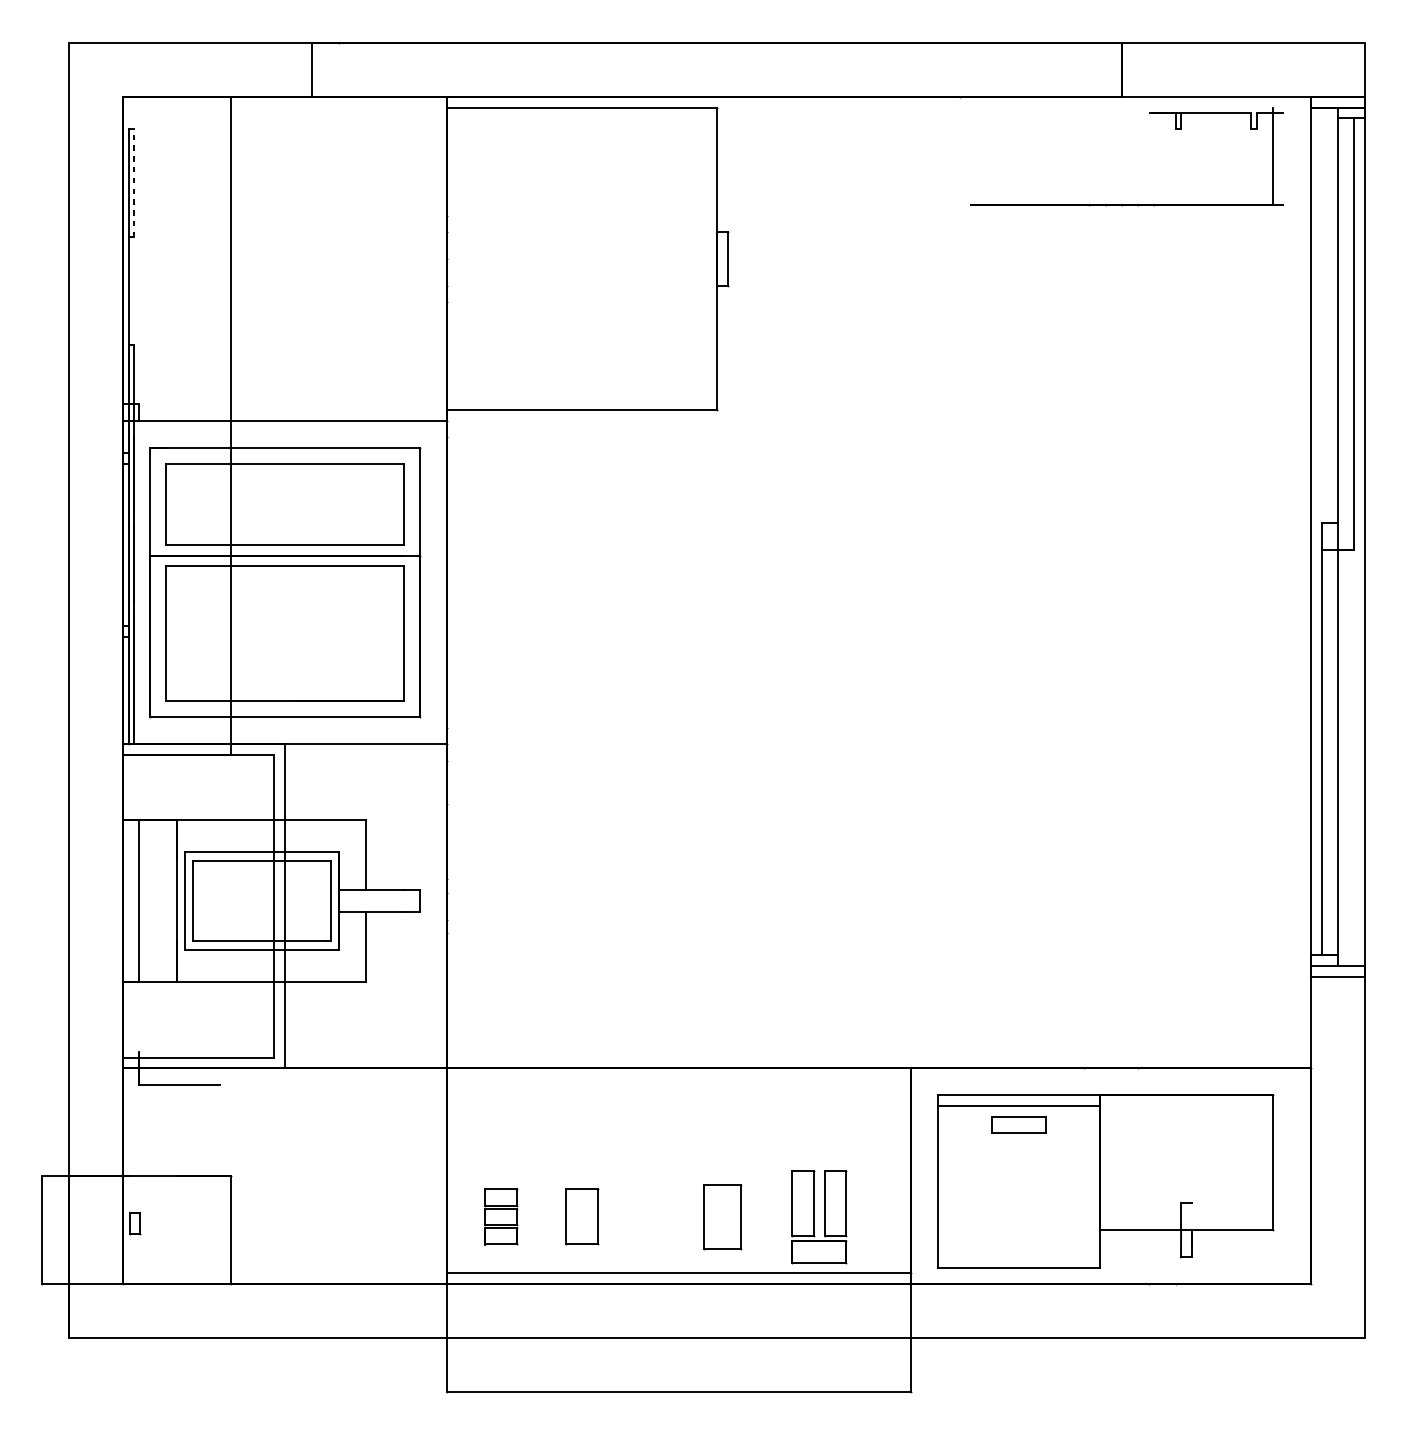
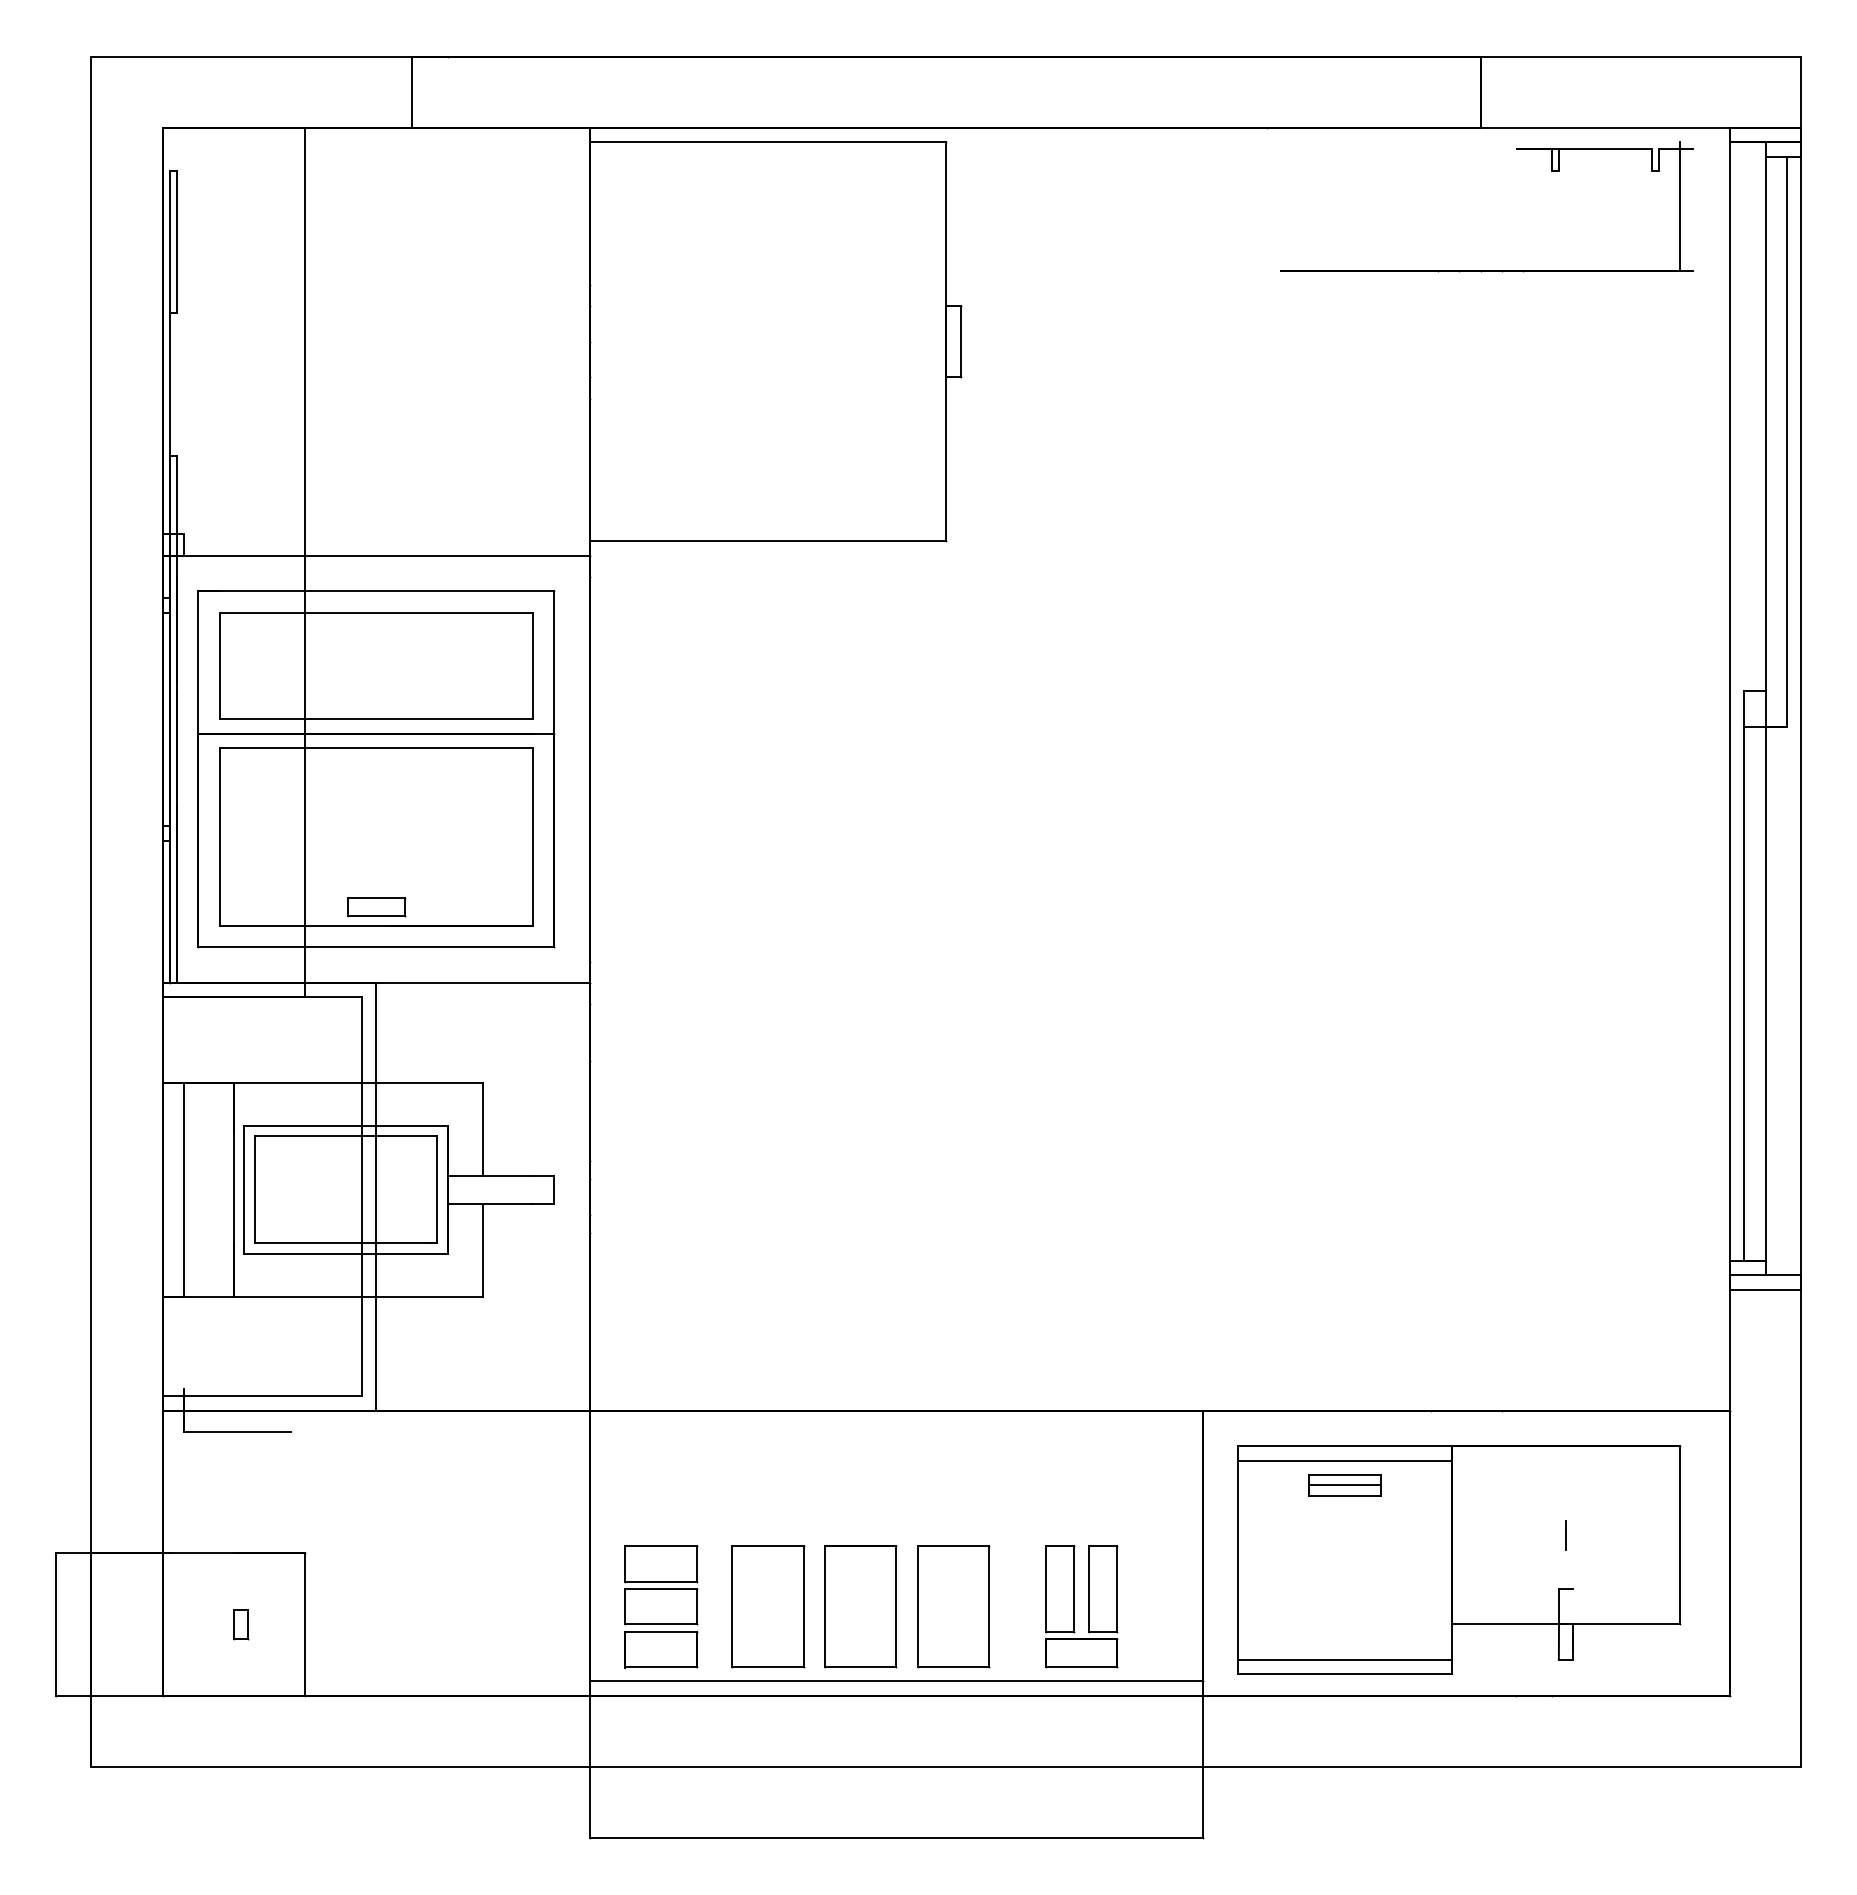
line: (133, 182) -> (176, 241), dashed -> solid
part: (285, 687) -> (376, 907), added
line: (1018, 1125) -> (1344, 1485), added
line: (1186, 1162) -> (1566, 1535), added
part: (501, 1216) -> (661, 1606), size x1.67
part: (582, 1216) -> (768, 1606), size x1.67
part: (651, 1216) -> (860, 1606), added
part: (722, 1216) -> (953, 1606), size x1.43
part: (135, 1223) -> (241, 1624), moved
line: (1018, 1257) -> (1344, 1660), added

